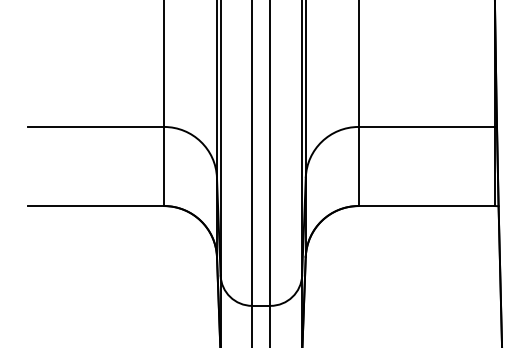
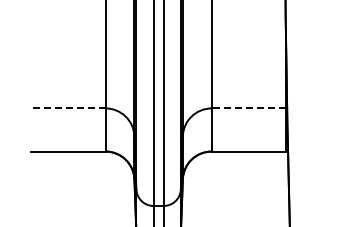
line: (96, 127) -> (68, 108), solid -> dashed
line: (426, 127) -> (248, 108), solid -> dashed

